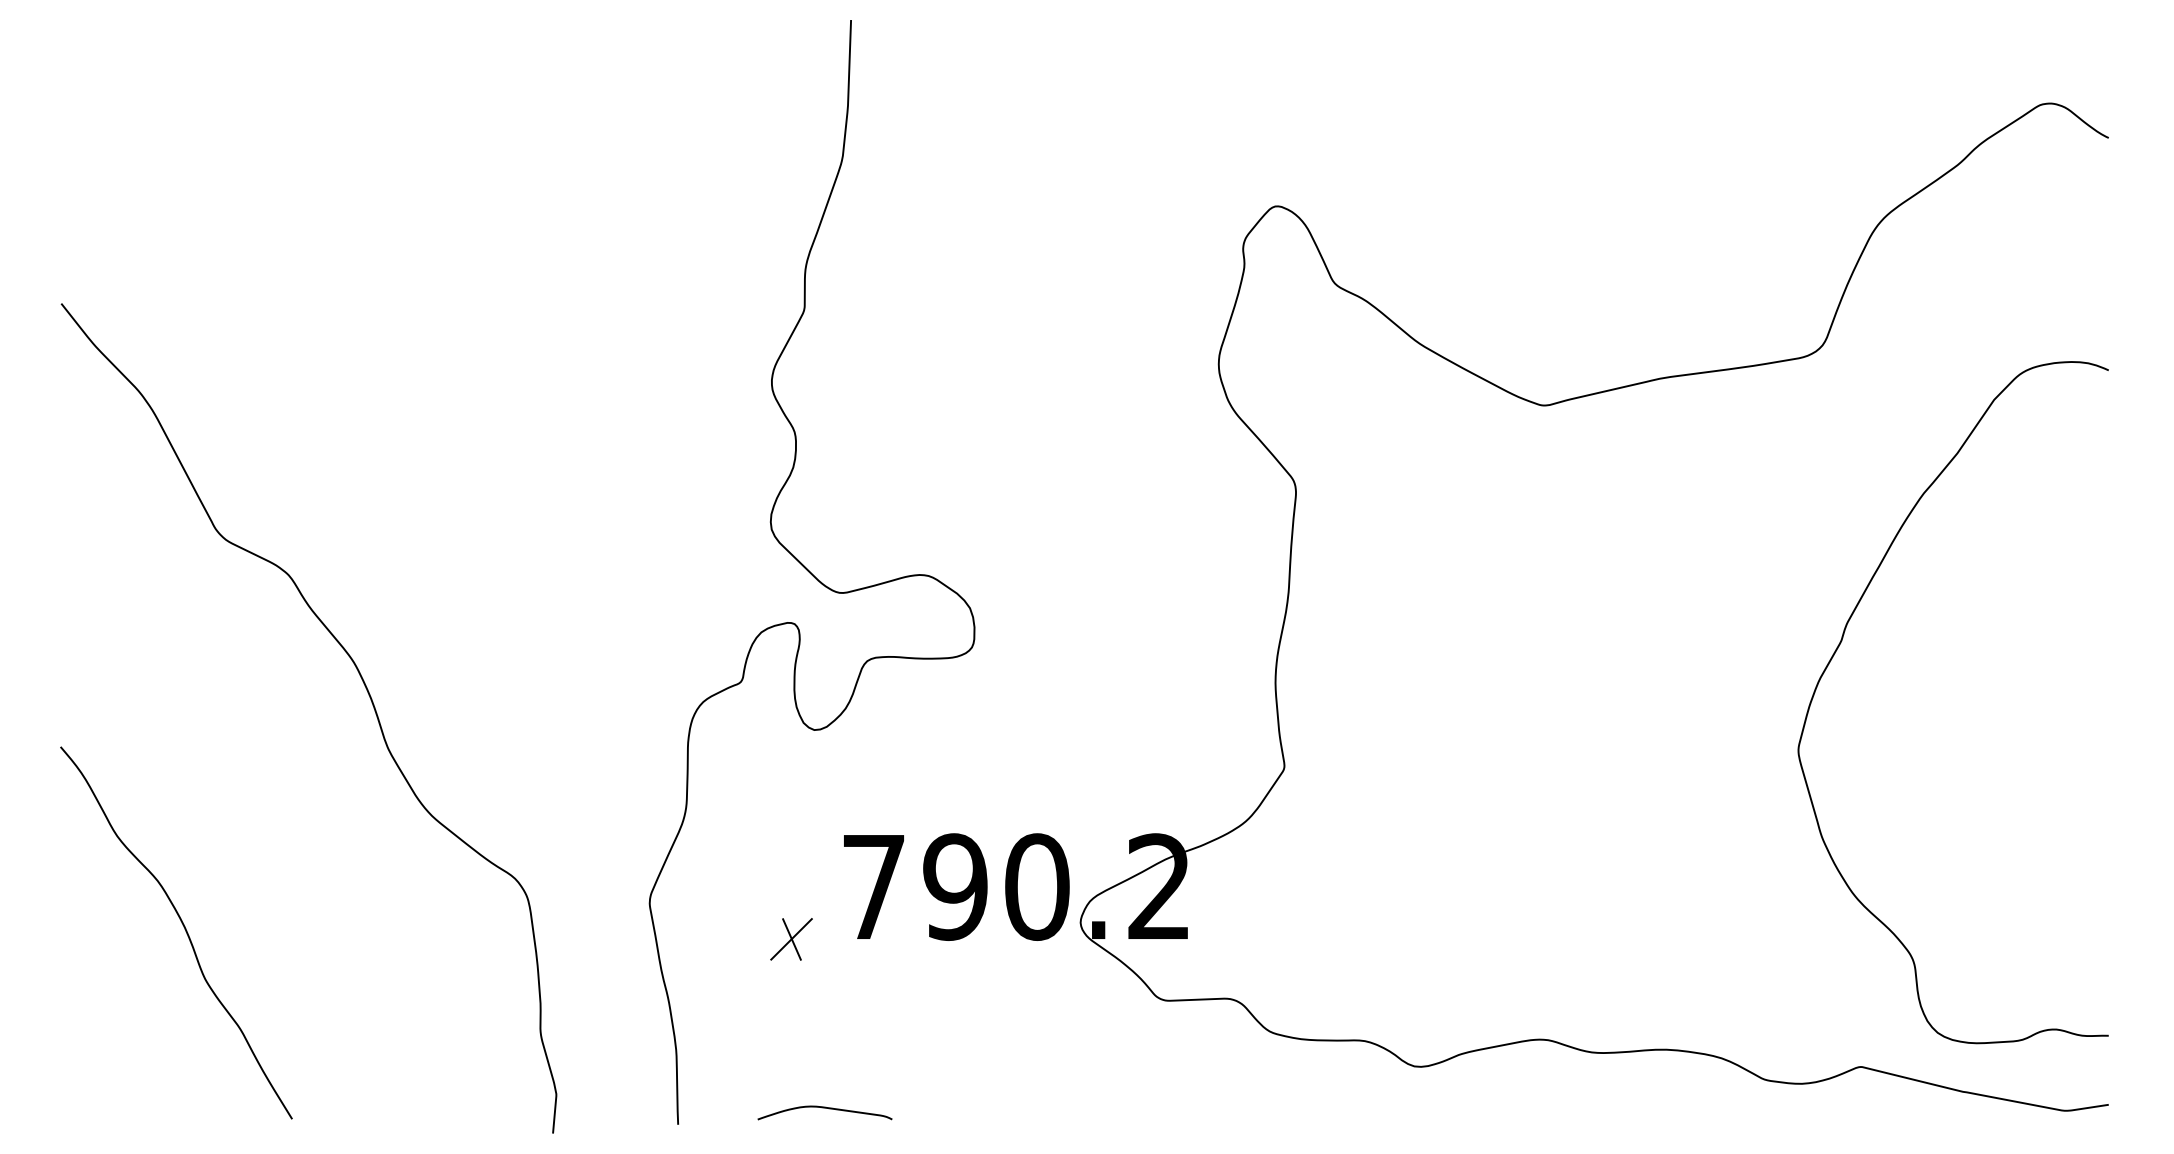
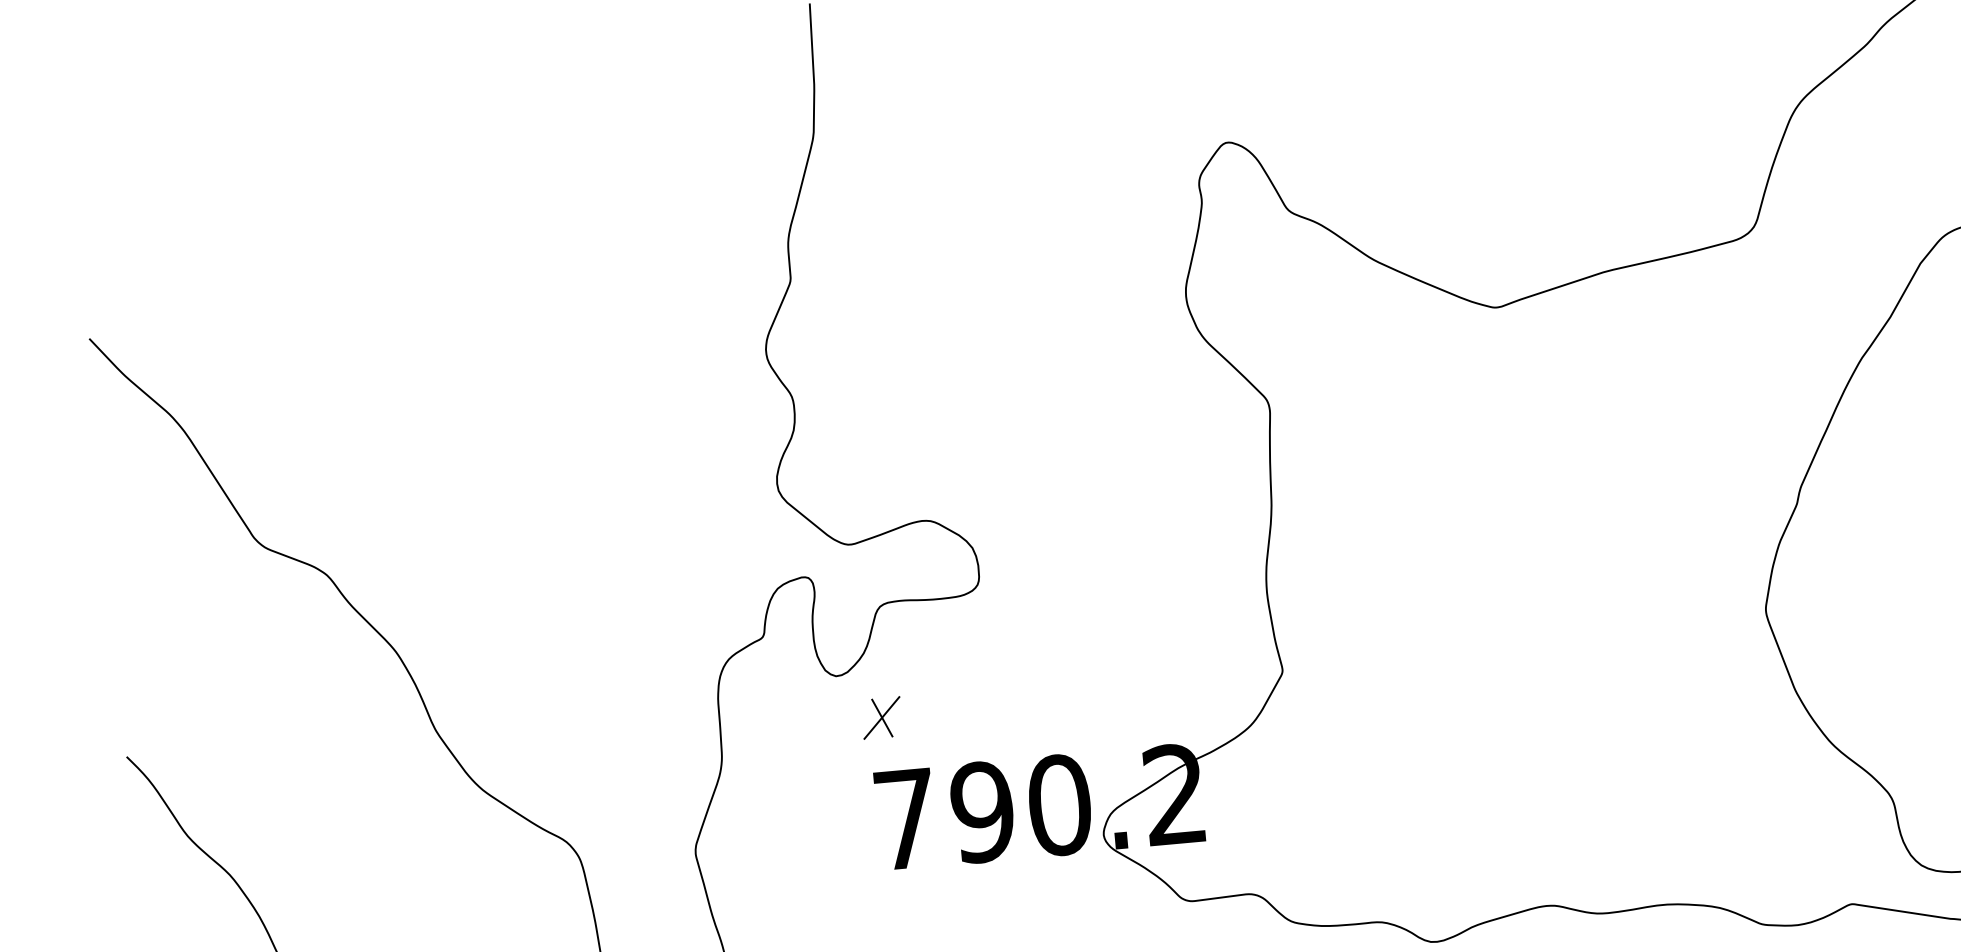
part: (791, 939) -> (881, 718), moved

